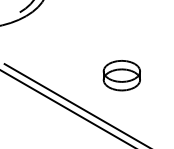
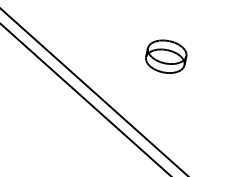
part: (121, 75) -> (165, 56), size x0.7

